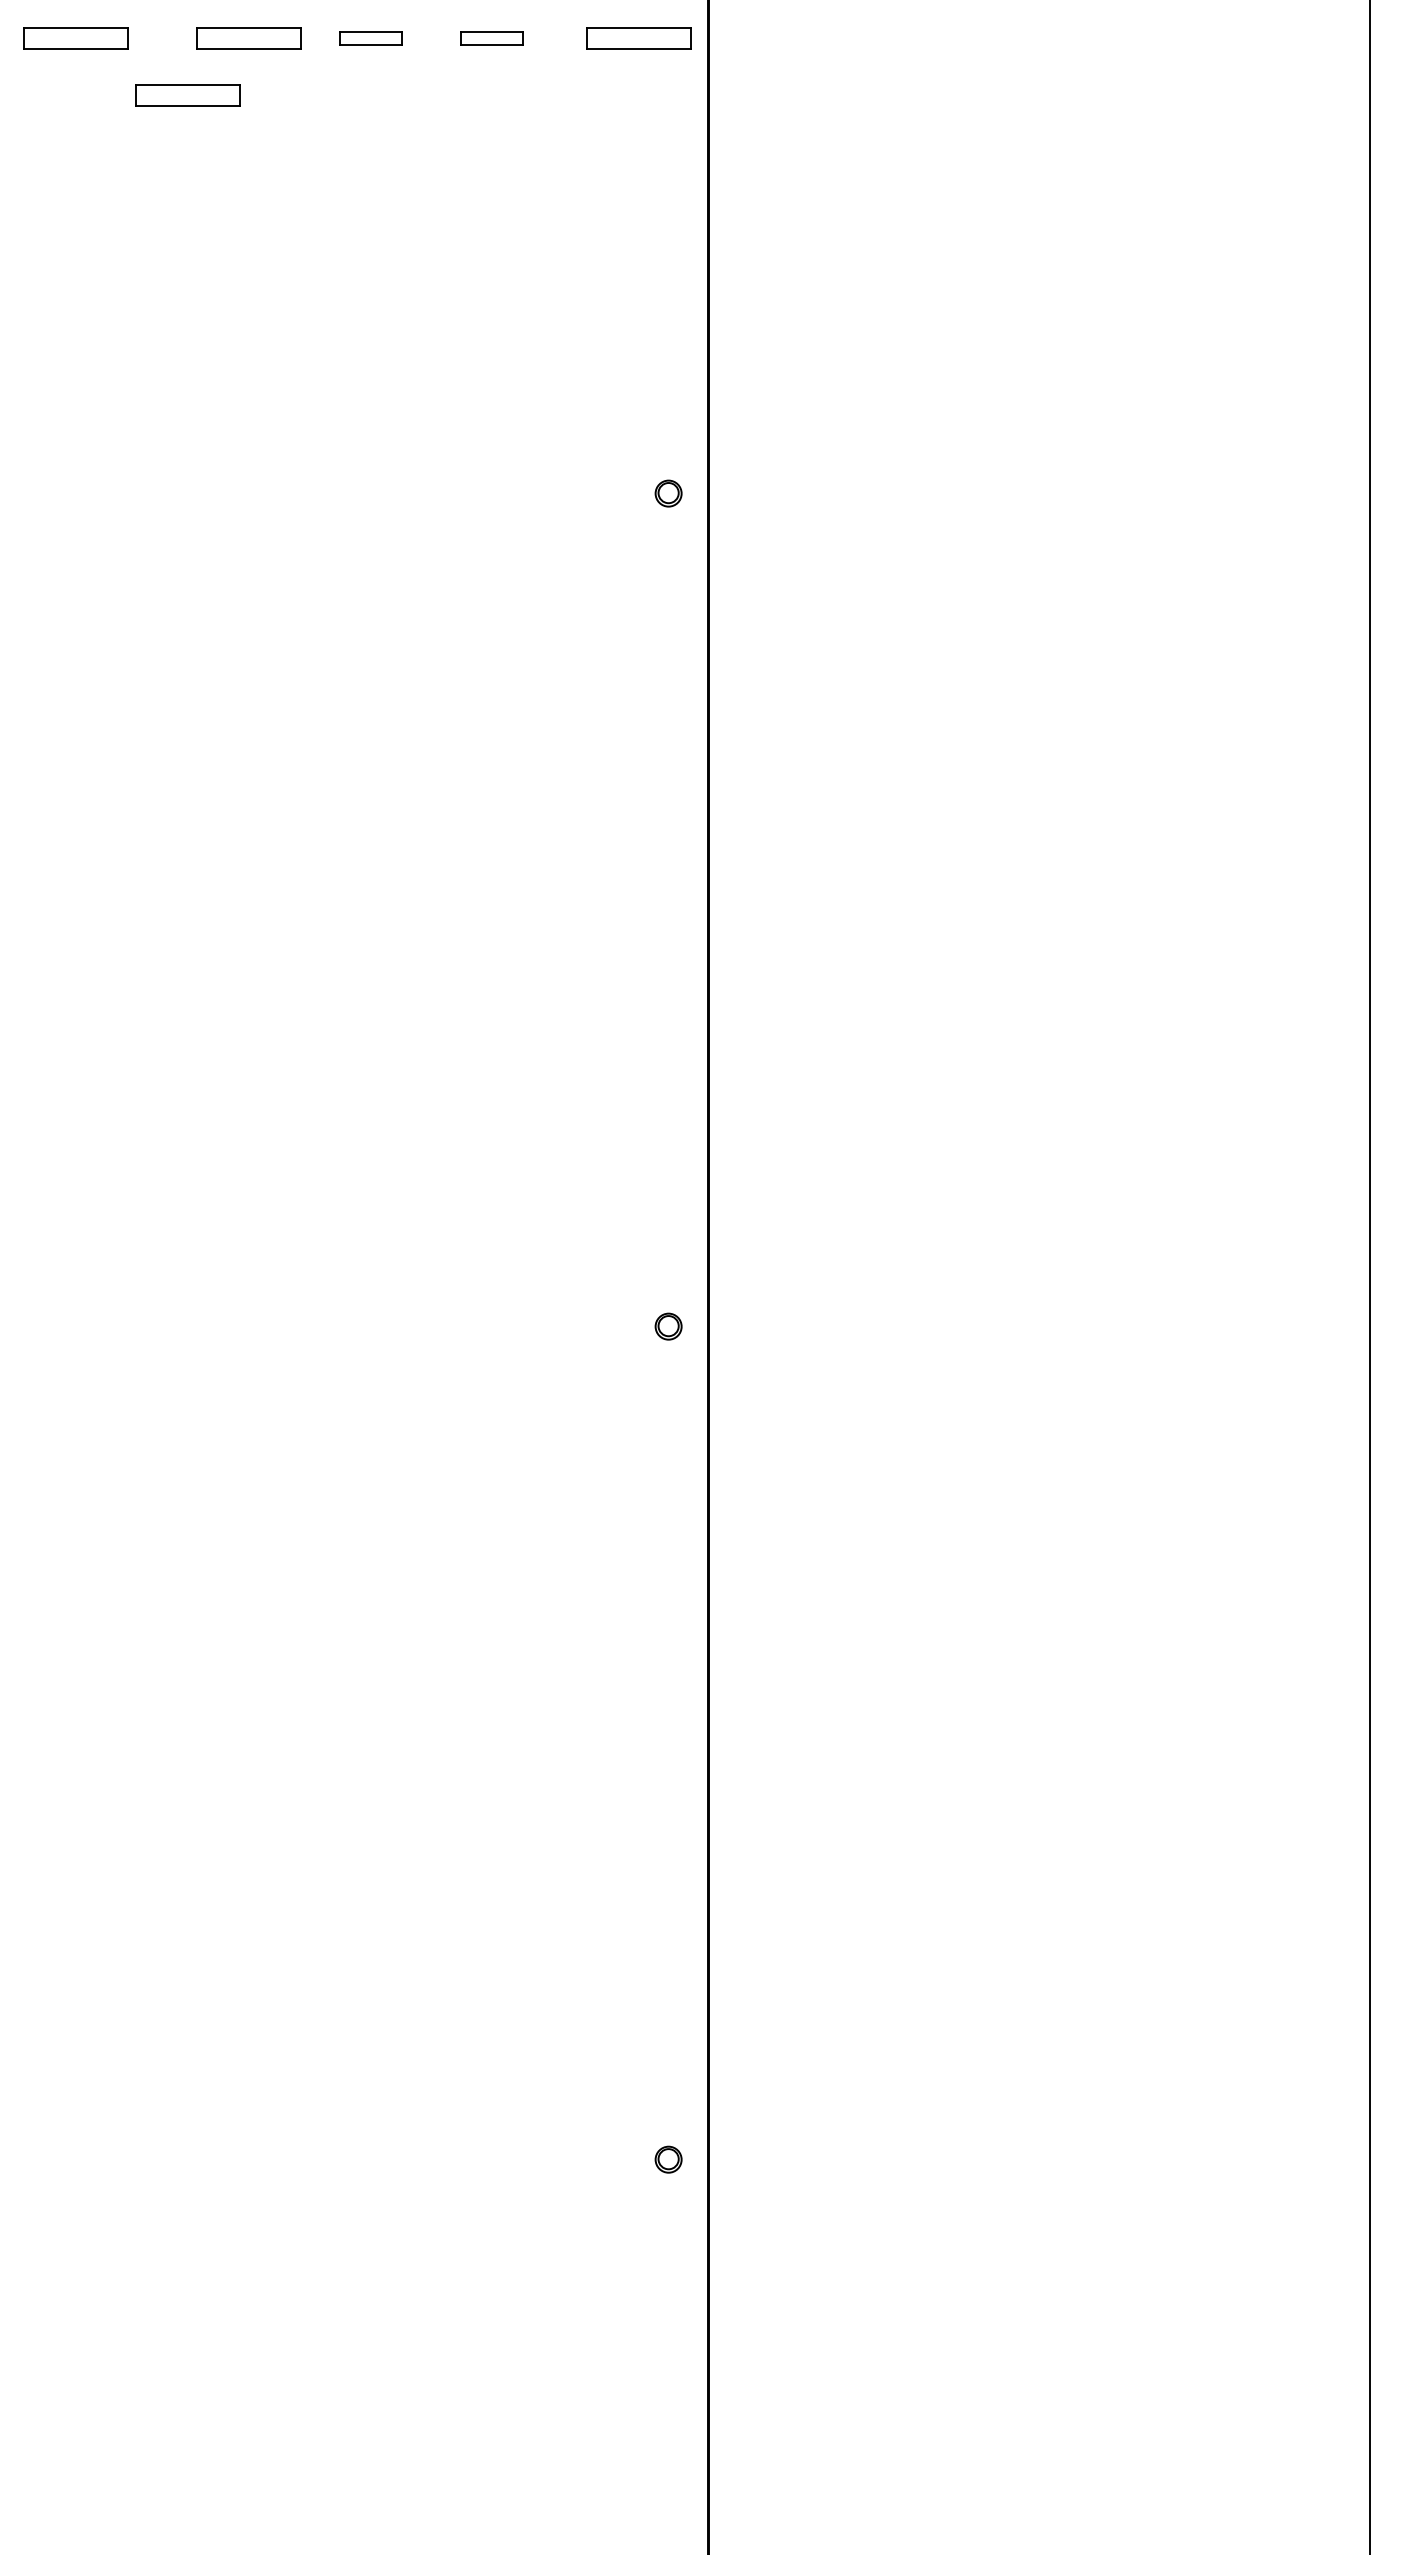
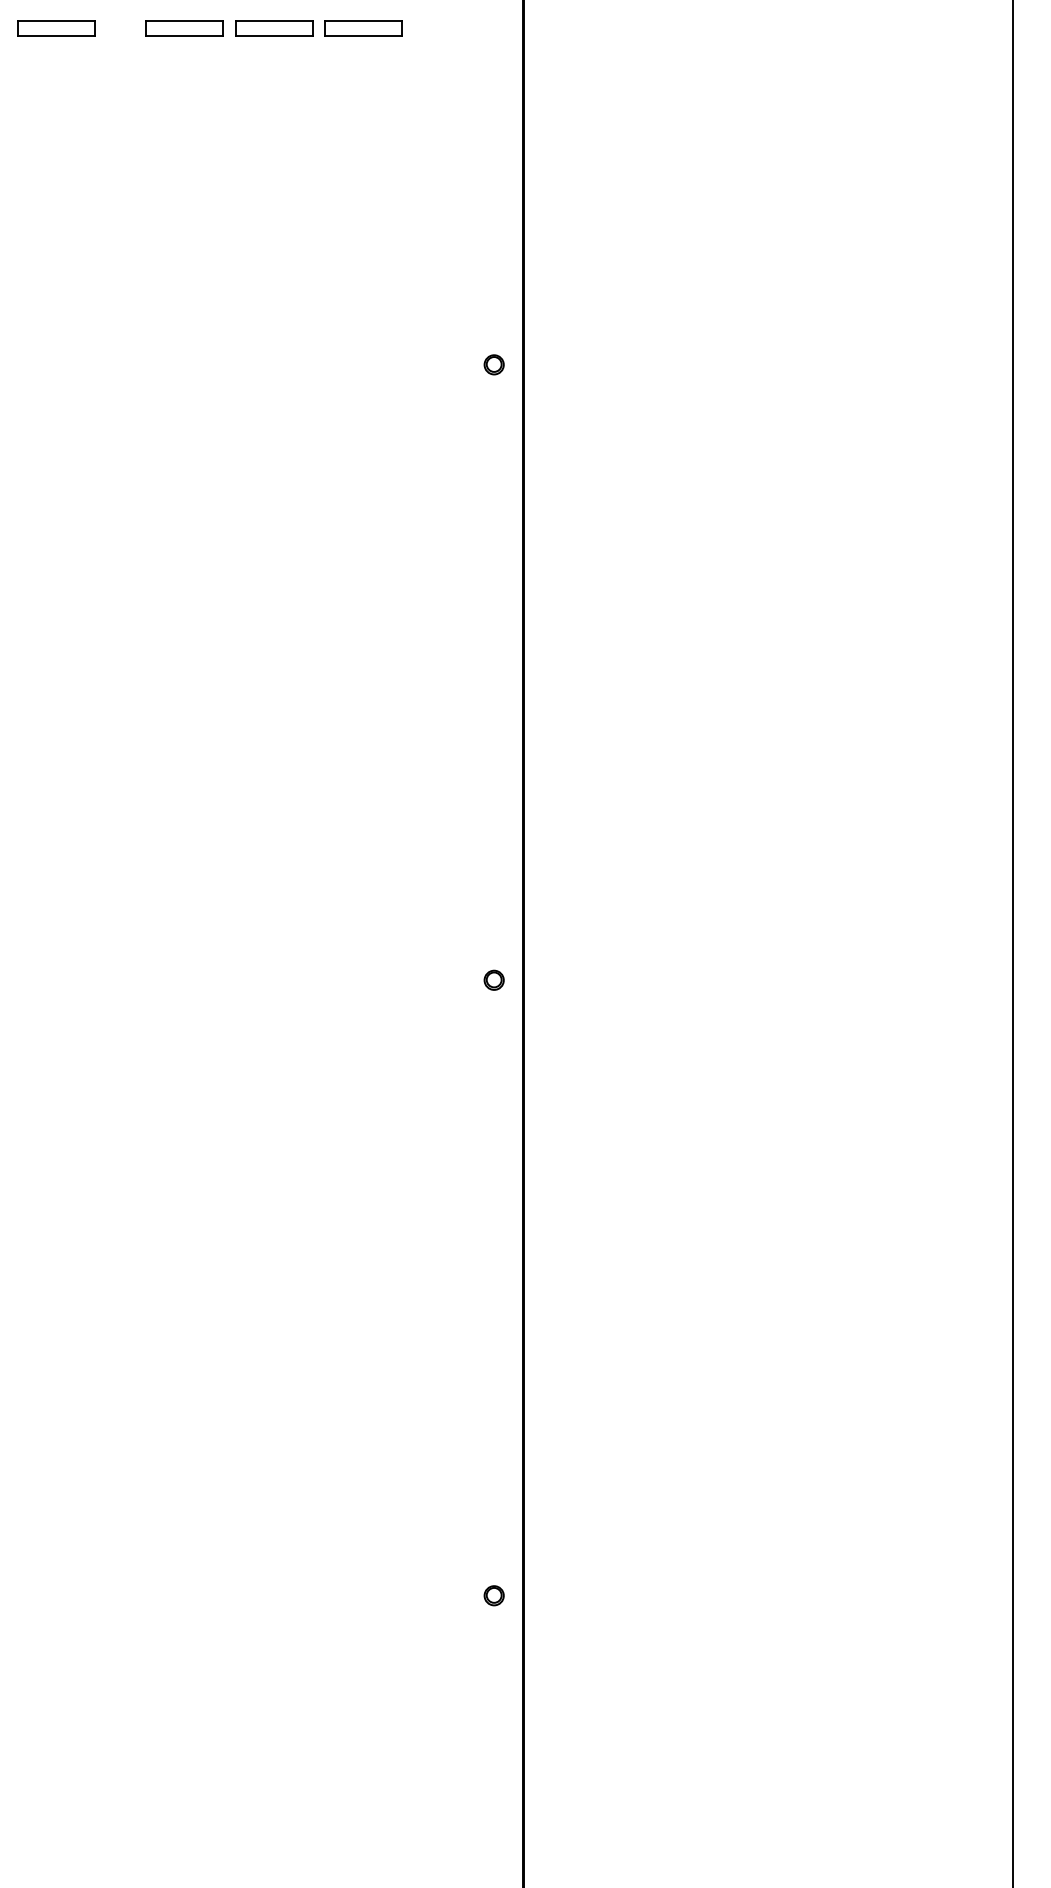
part: (370, 38) -> (273, 28), size x1.67
part: (491, 38) -> (363, 28), size x1.67
part: (638, 38) -> (471, 28), removed
part: (187, 95) -> (138, 70), removed

